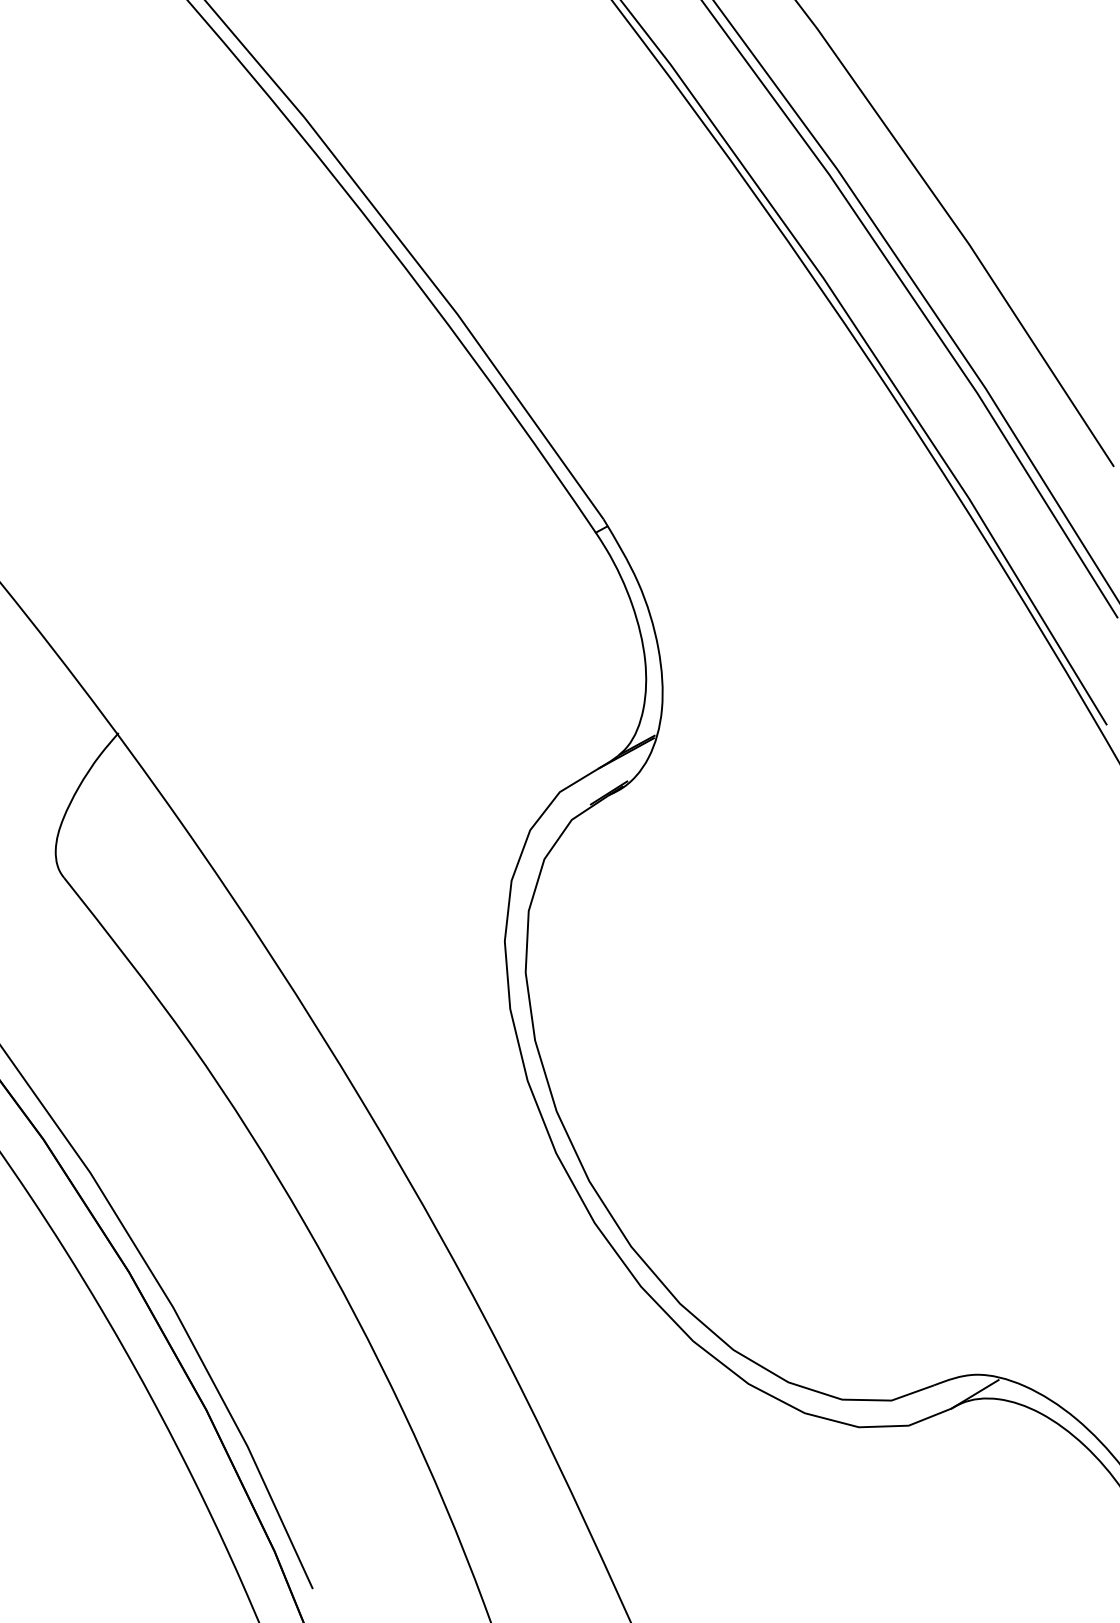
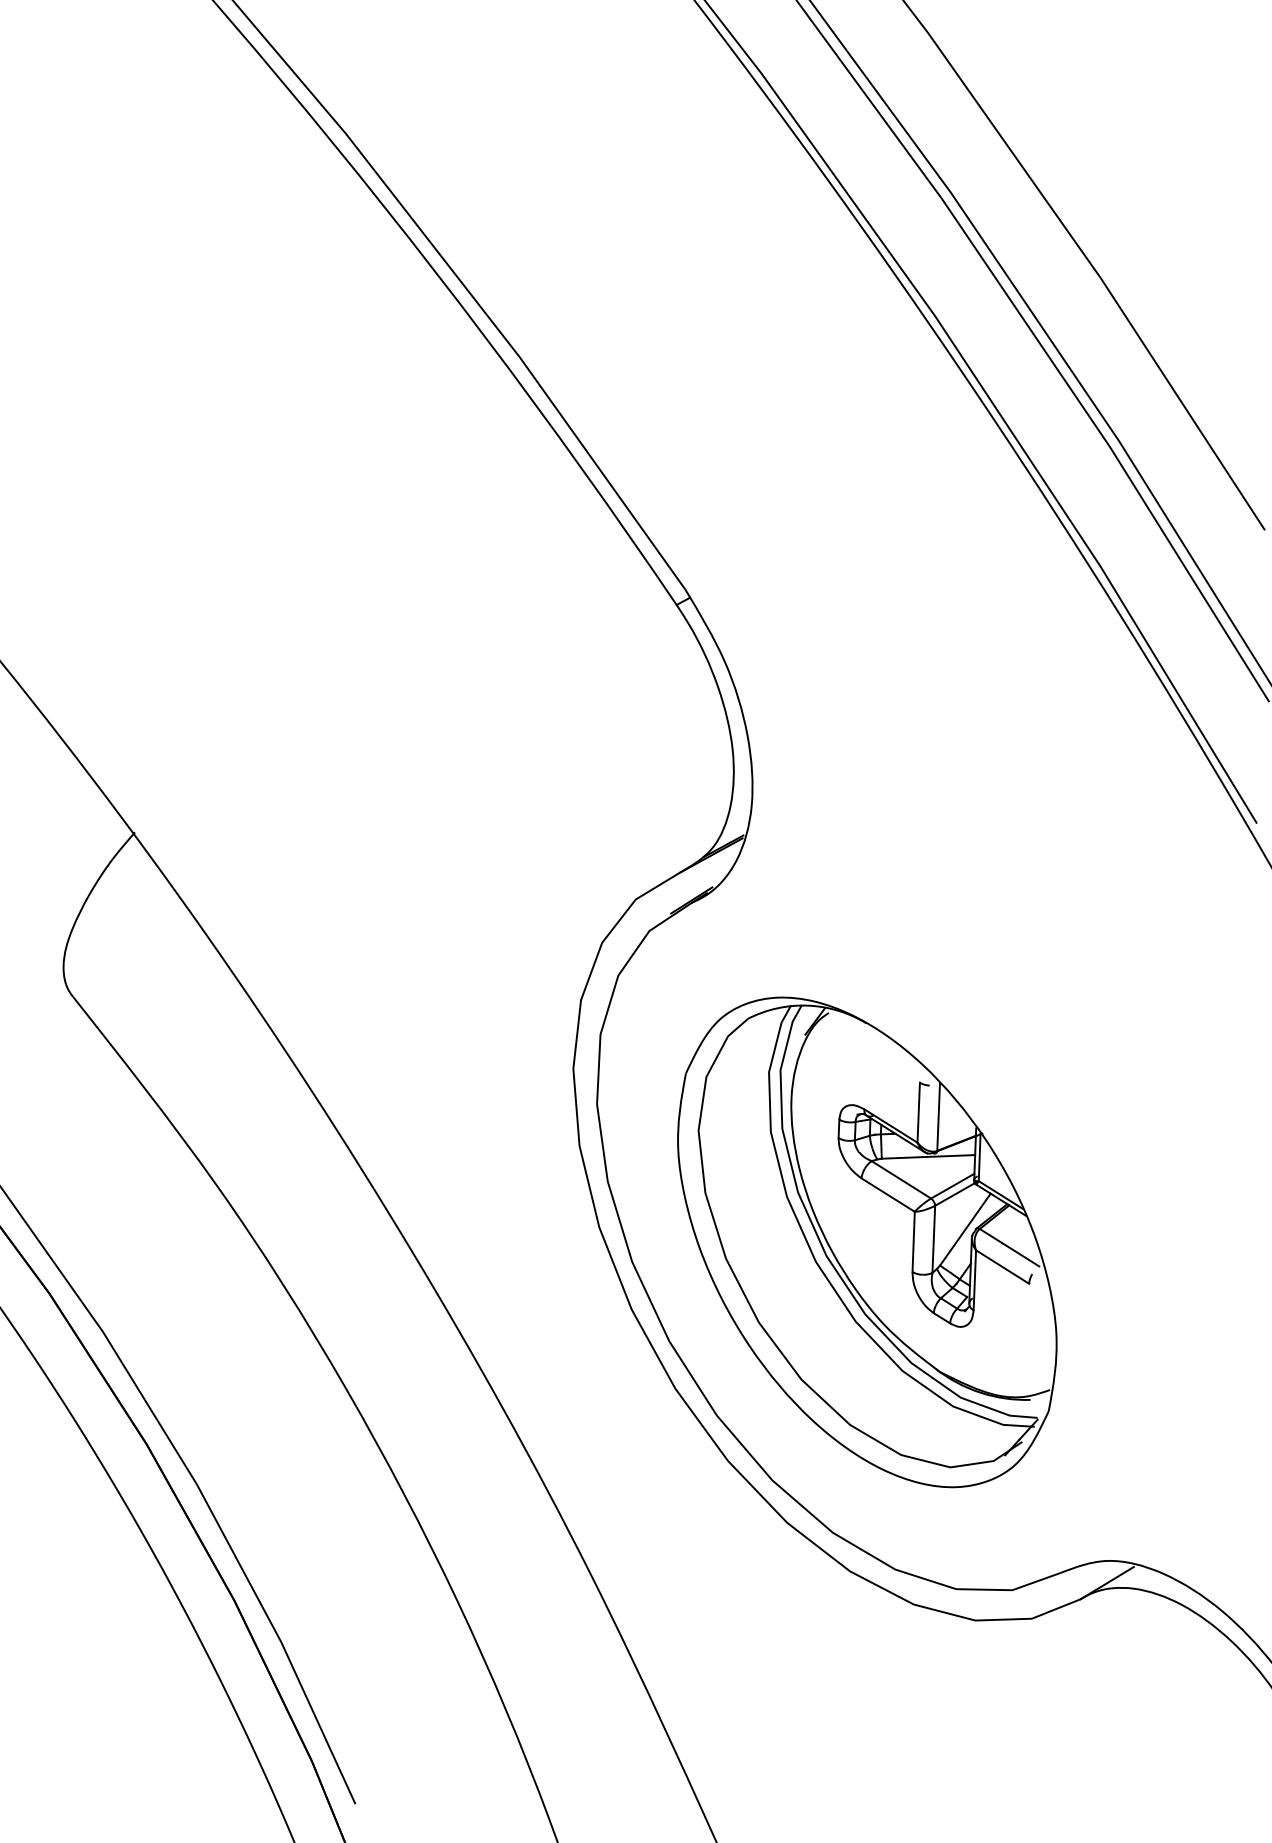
part: (763, 1094) -> (867, 1242), added

